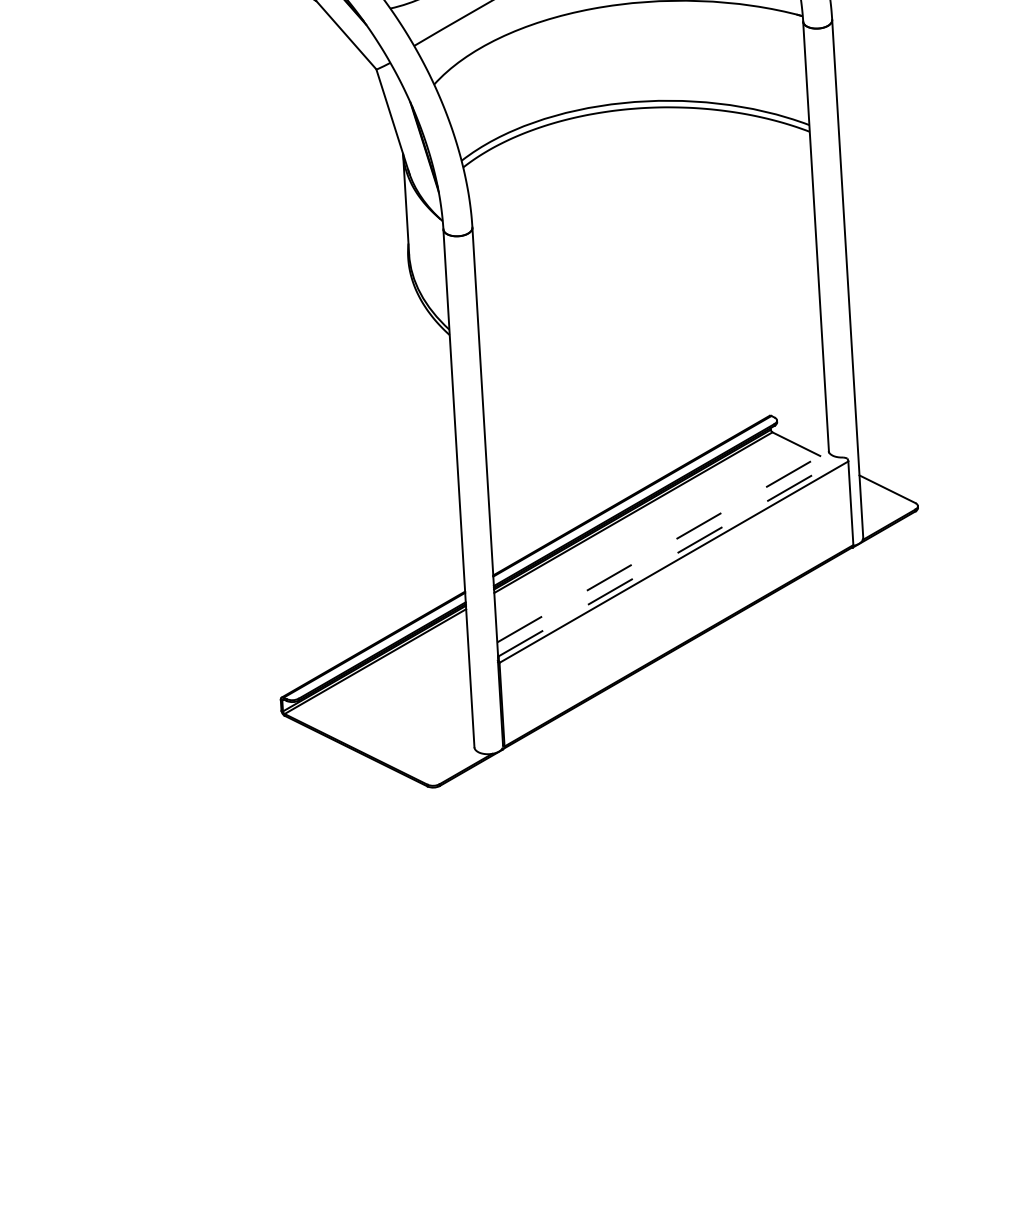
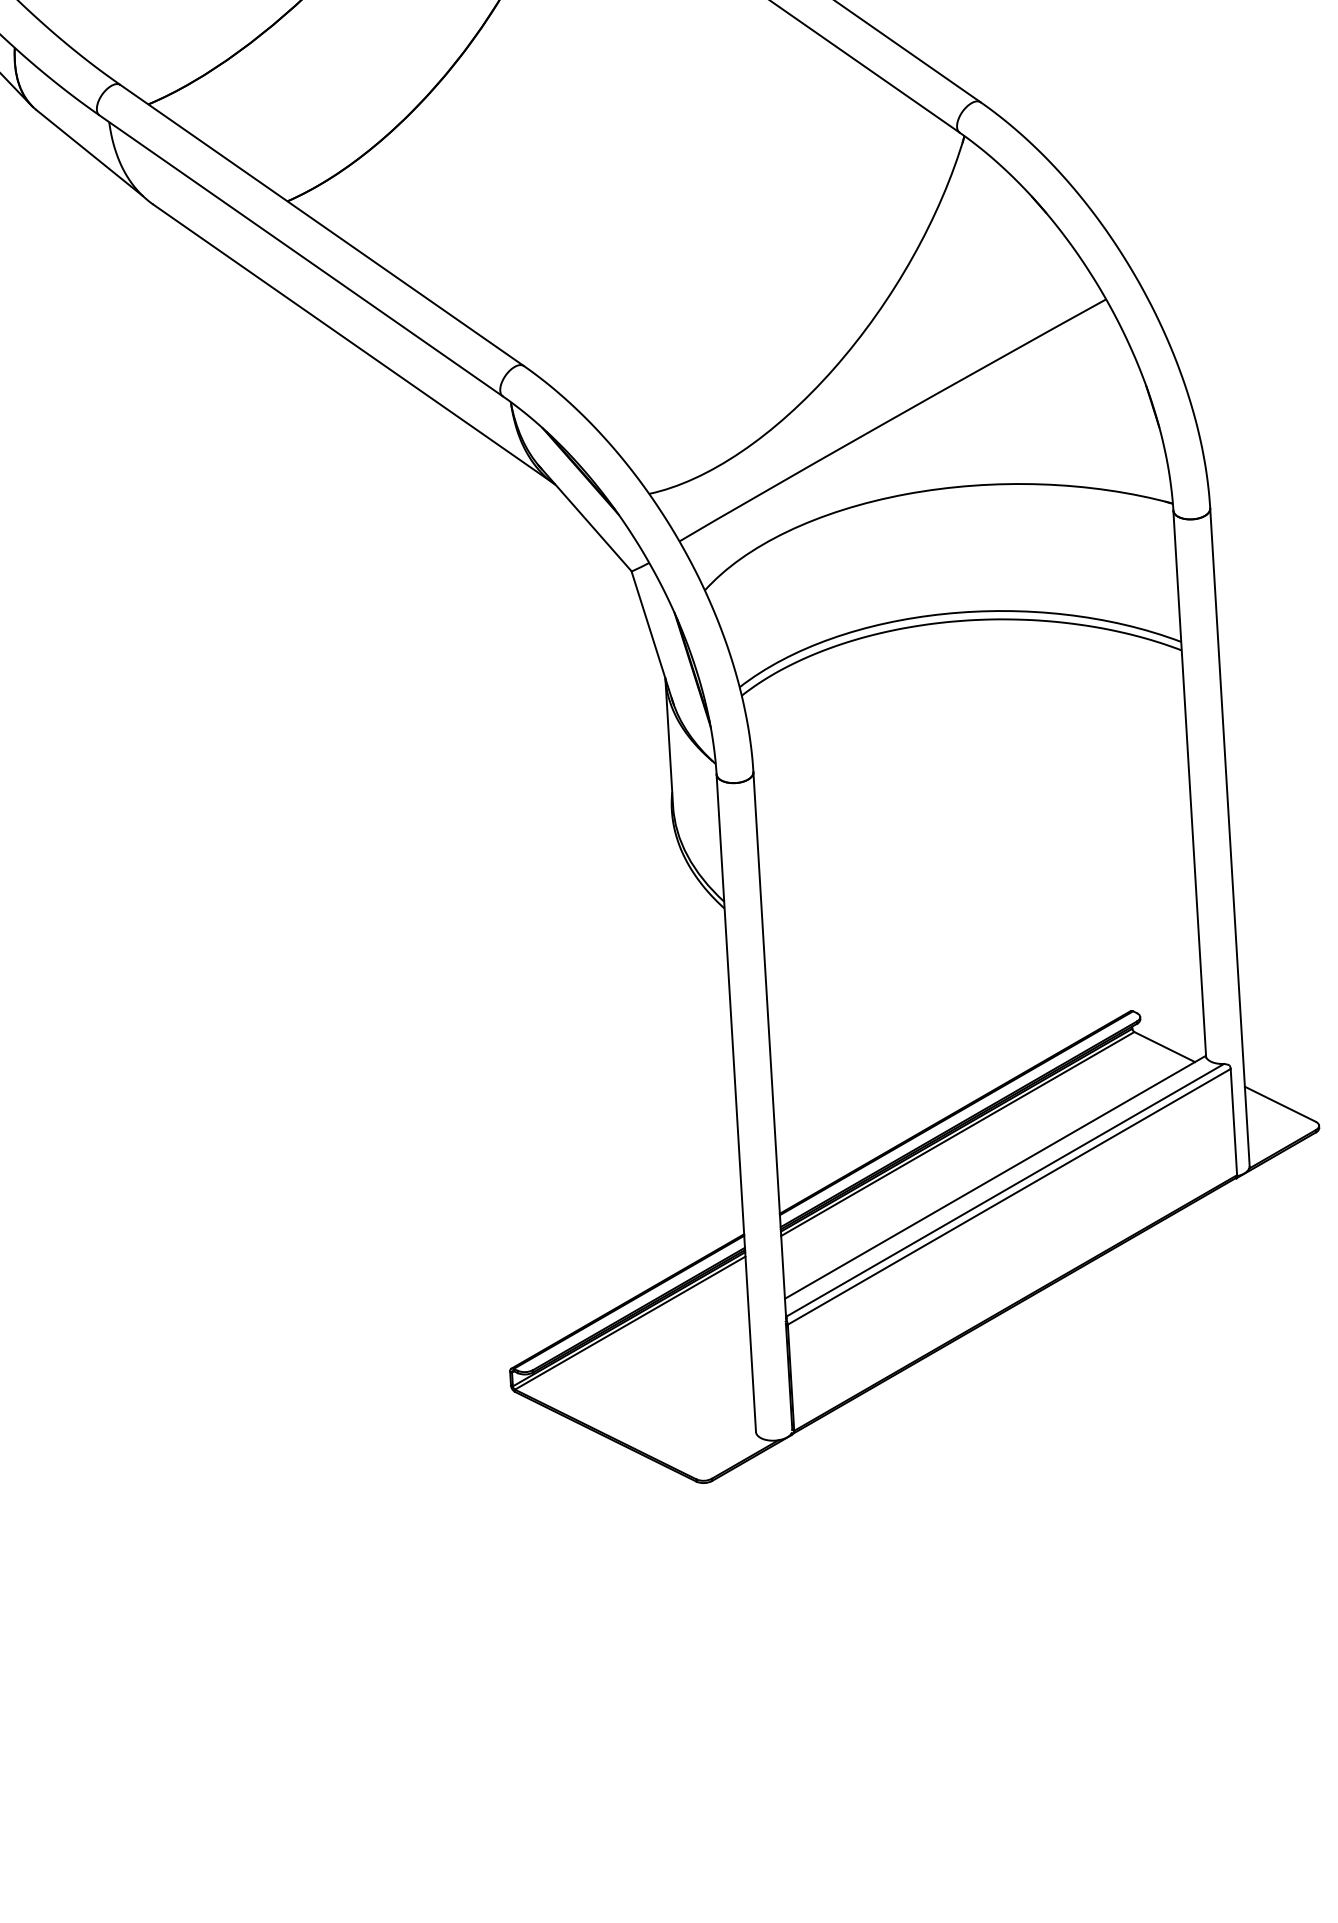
line: (663, 546) -> (995, 1177), dashed -> solid
line: (670, 557) -> (1005, 1190), dashed -> solid

